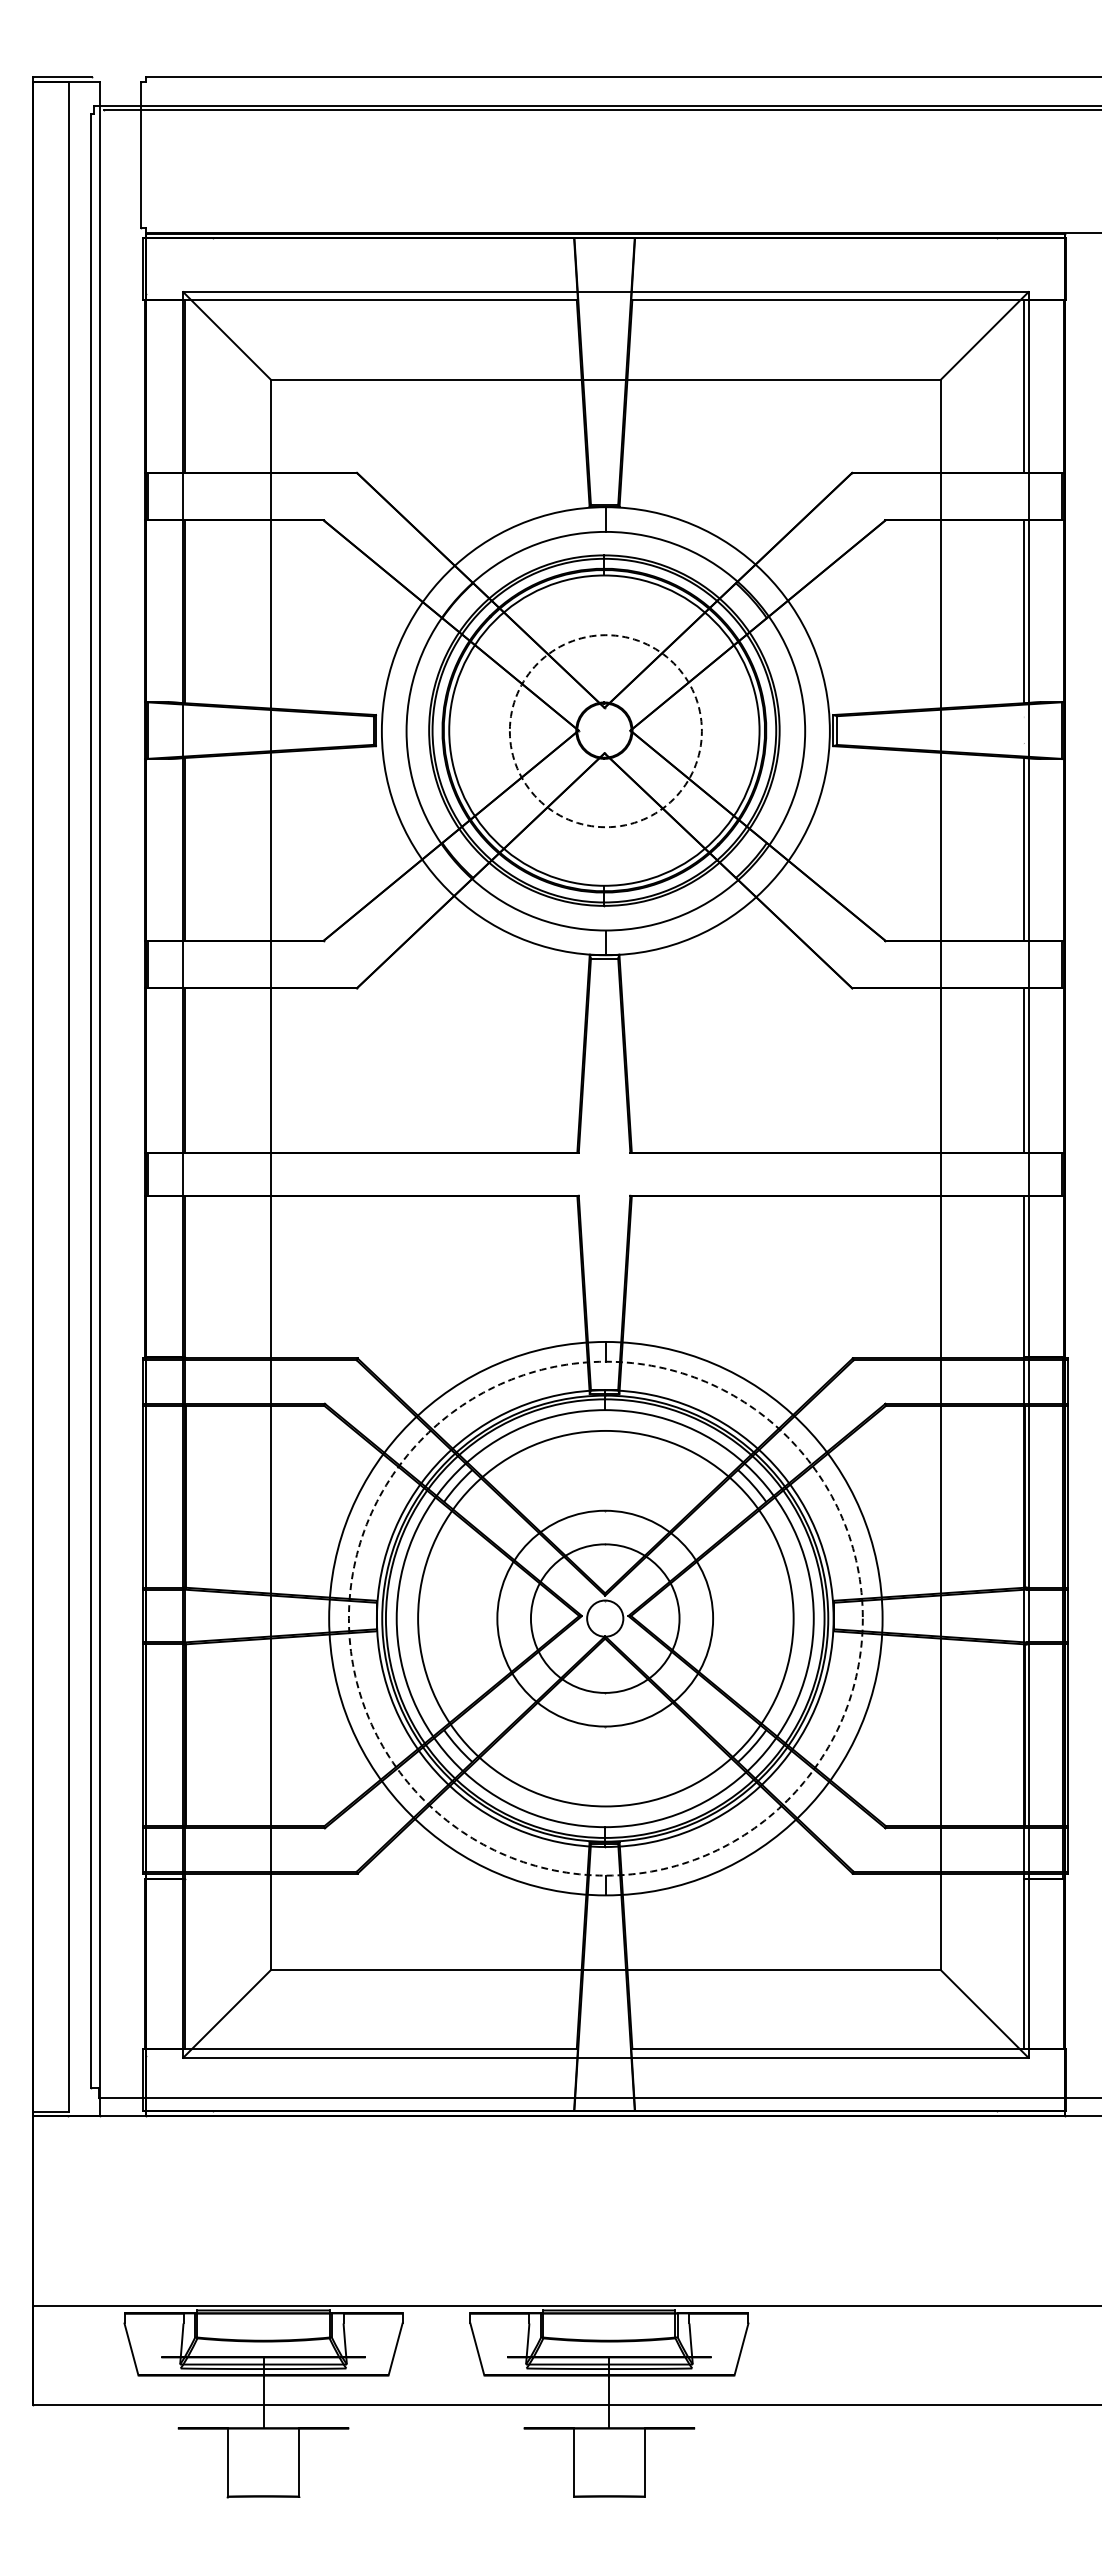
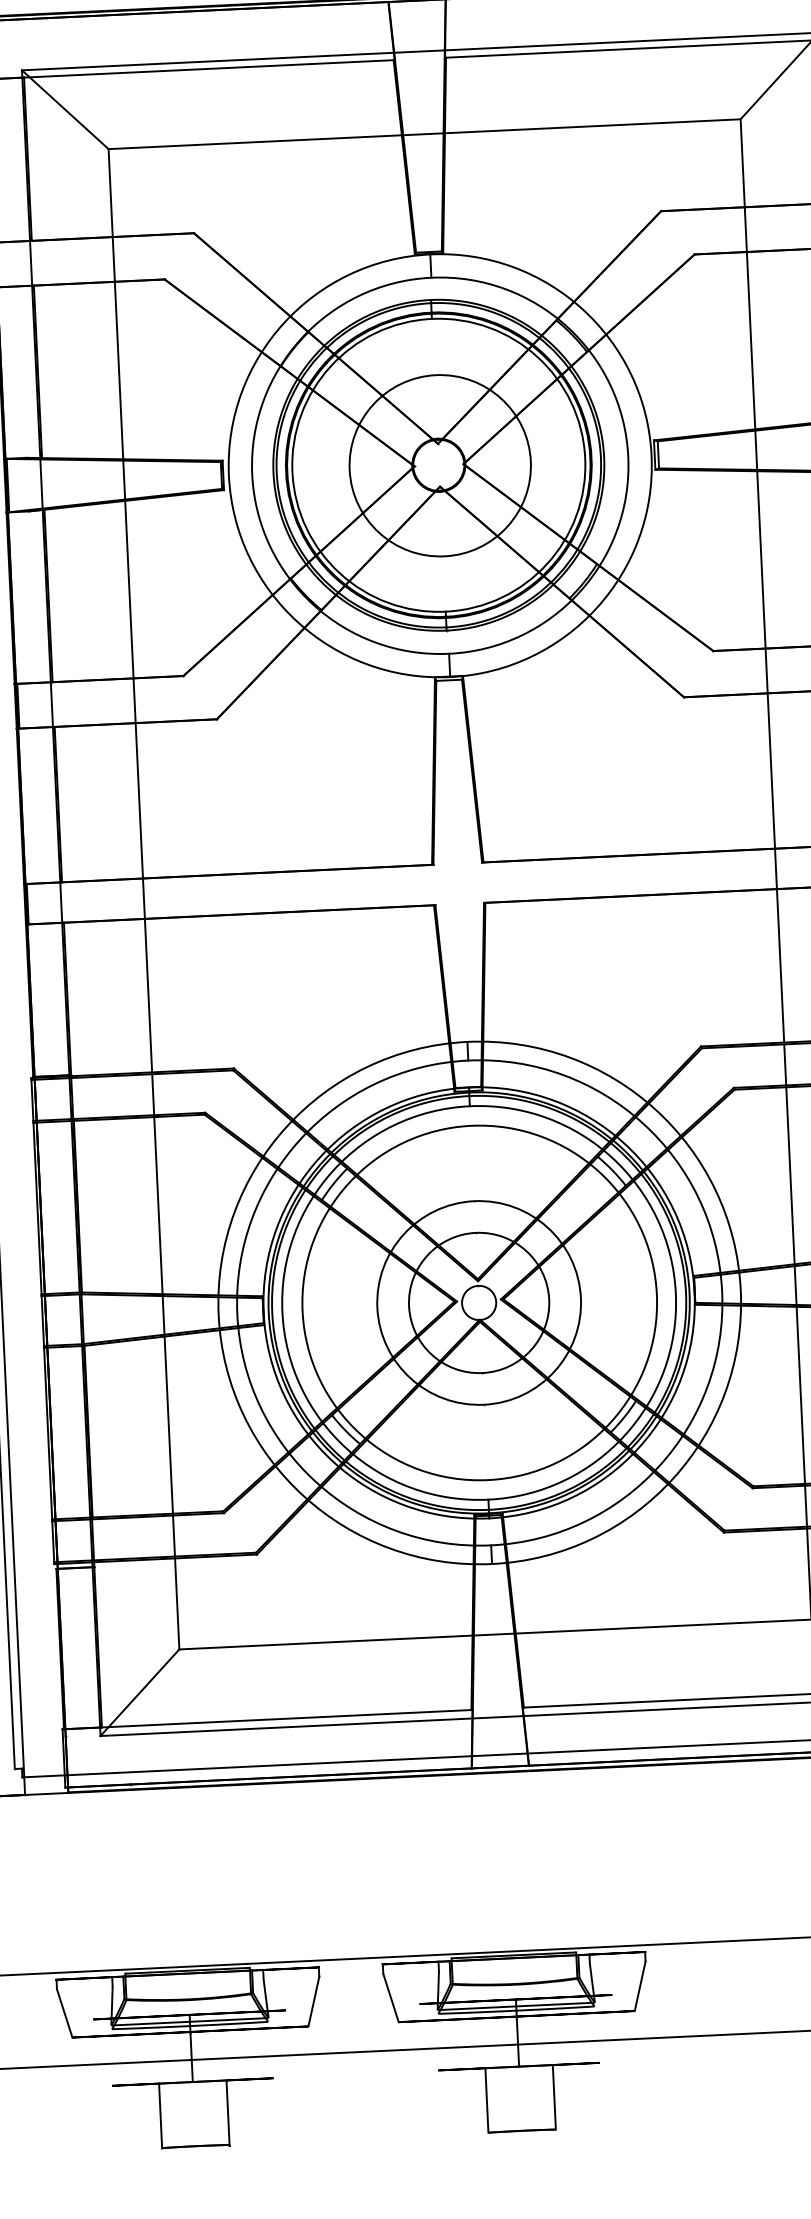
circle: (605, 731) -> (439, 466), dashed -> solid
circle: (605, 1618) -> (479, 1302), dashed -> solid

